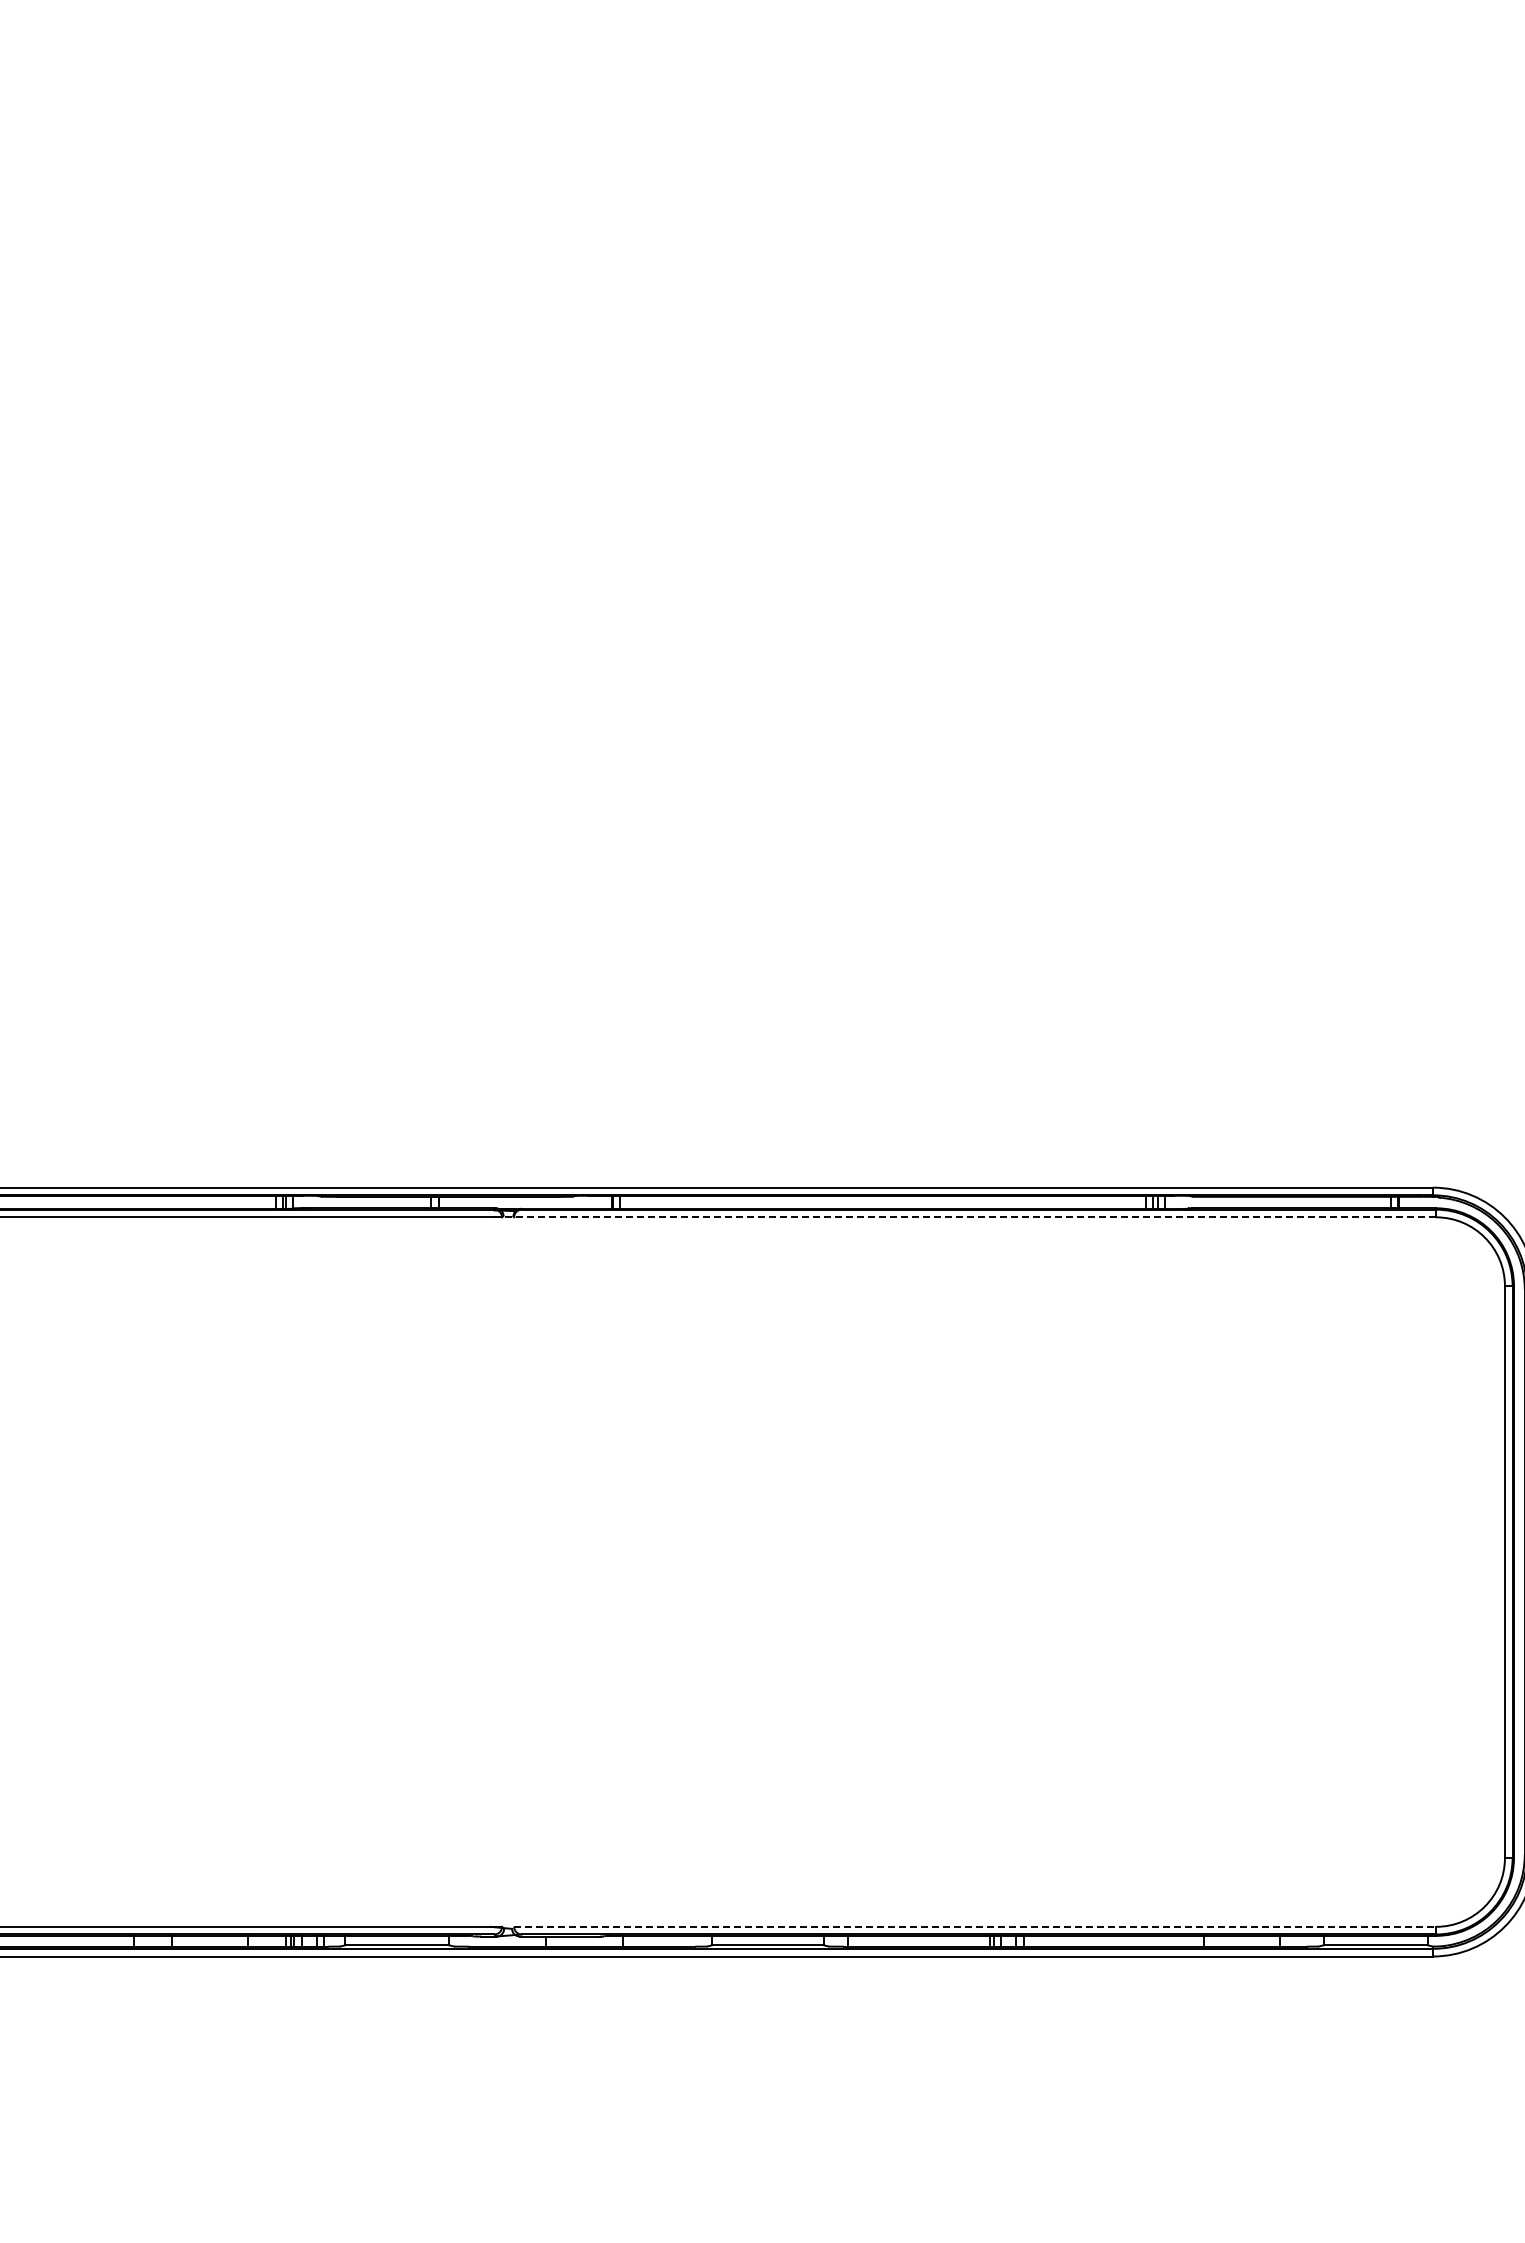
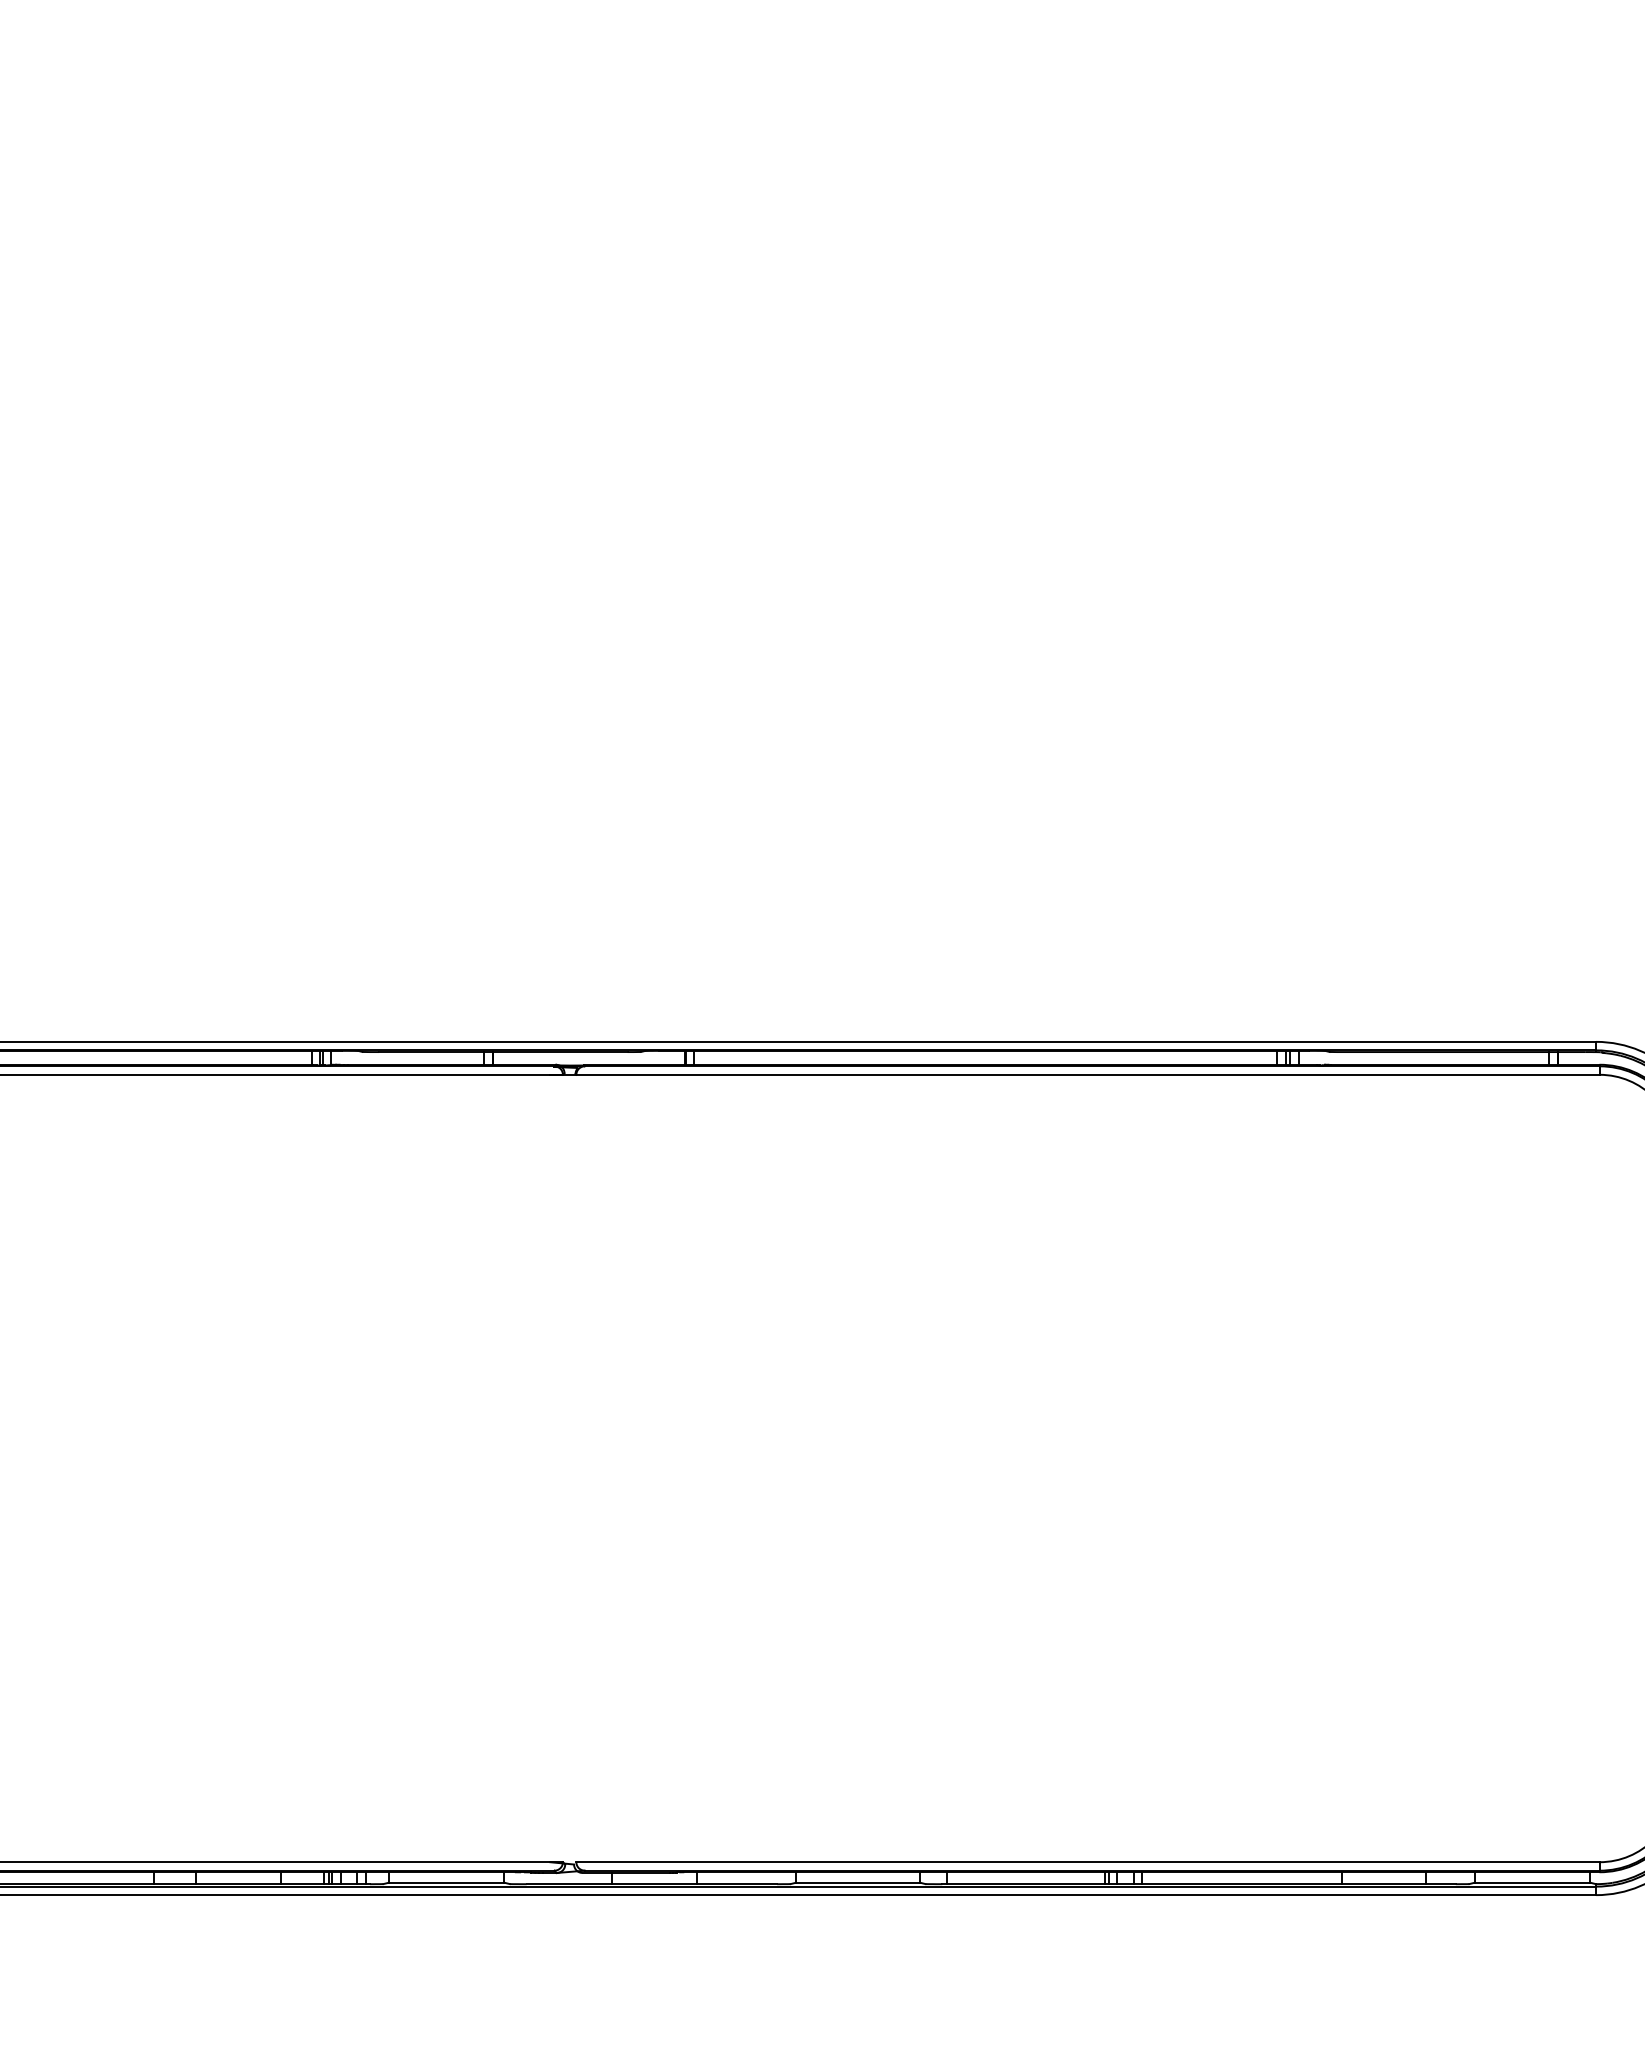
line: (963, 1217) -> (1075, 1074), dashed -> solid
line: (975, 1926) -> (1088, 1861), dashed -> solid

